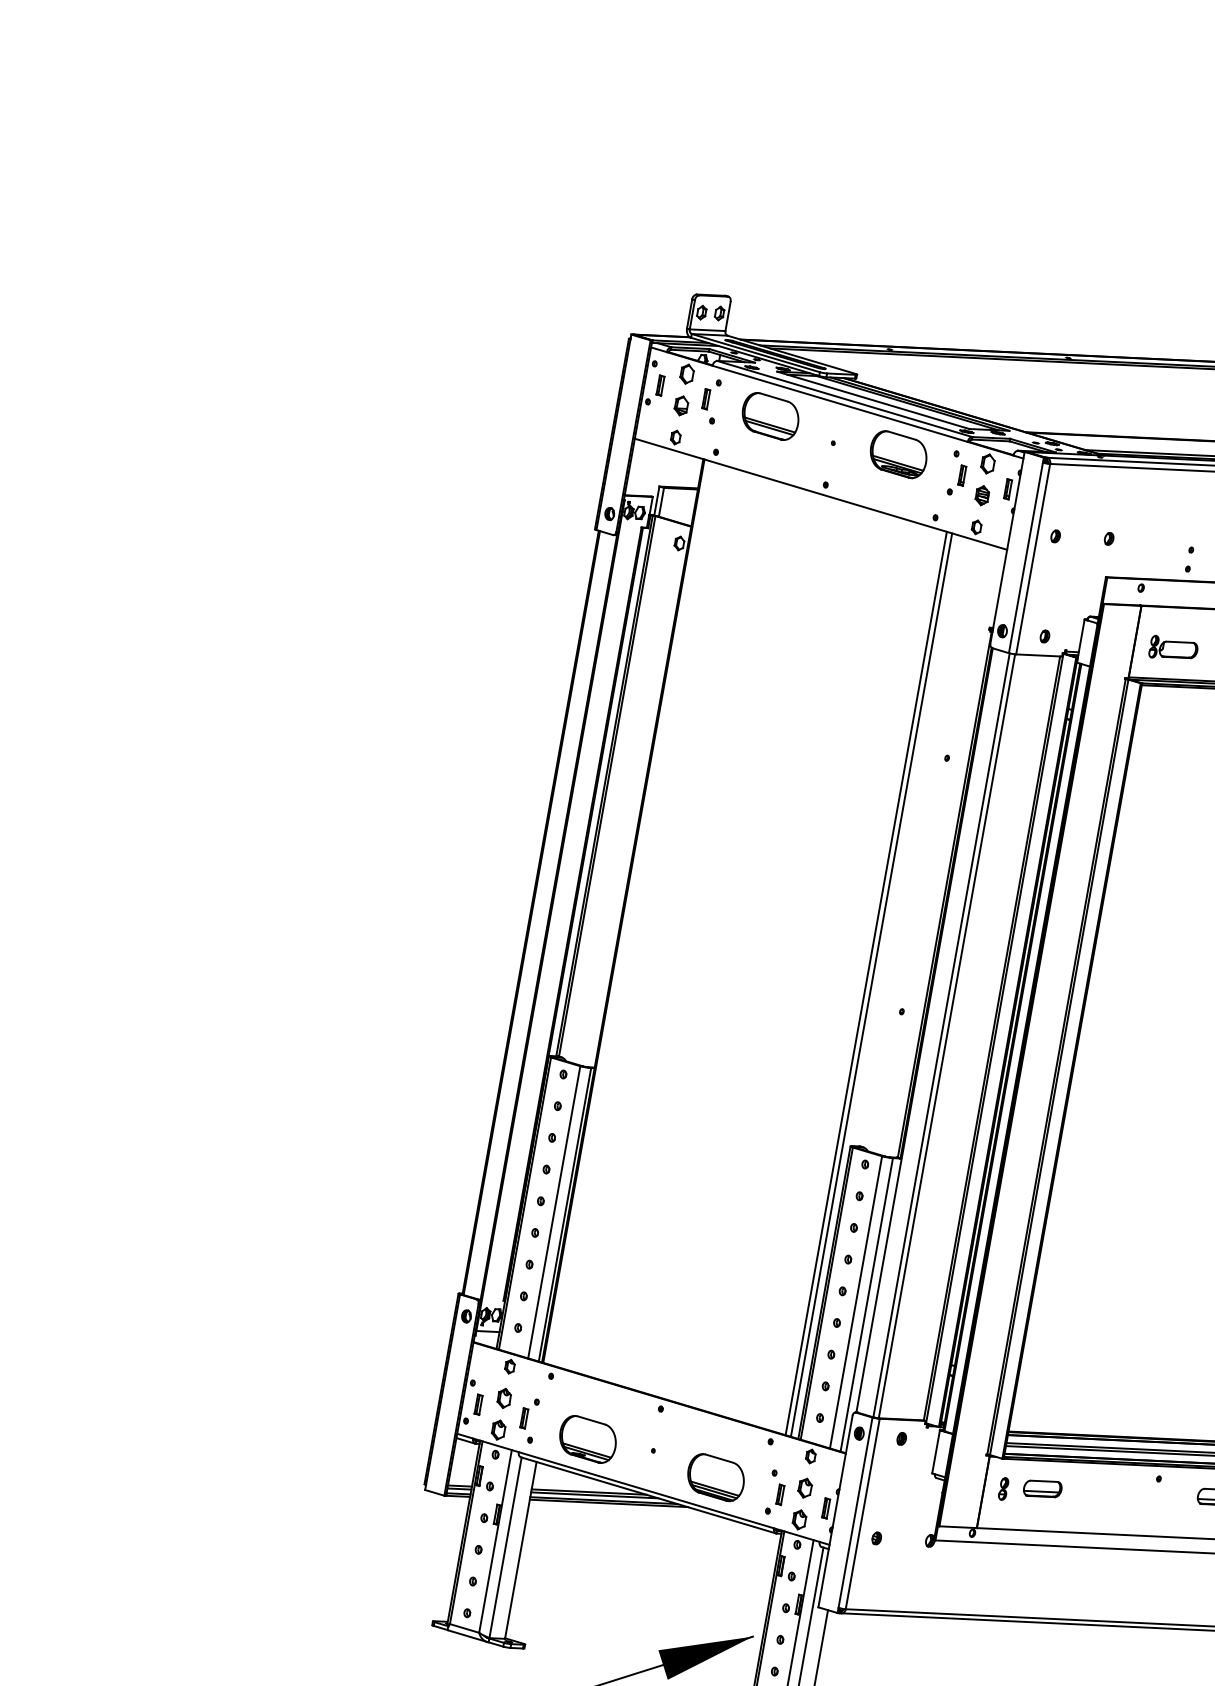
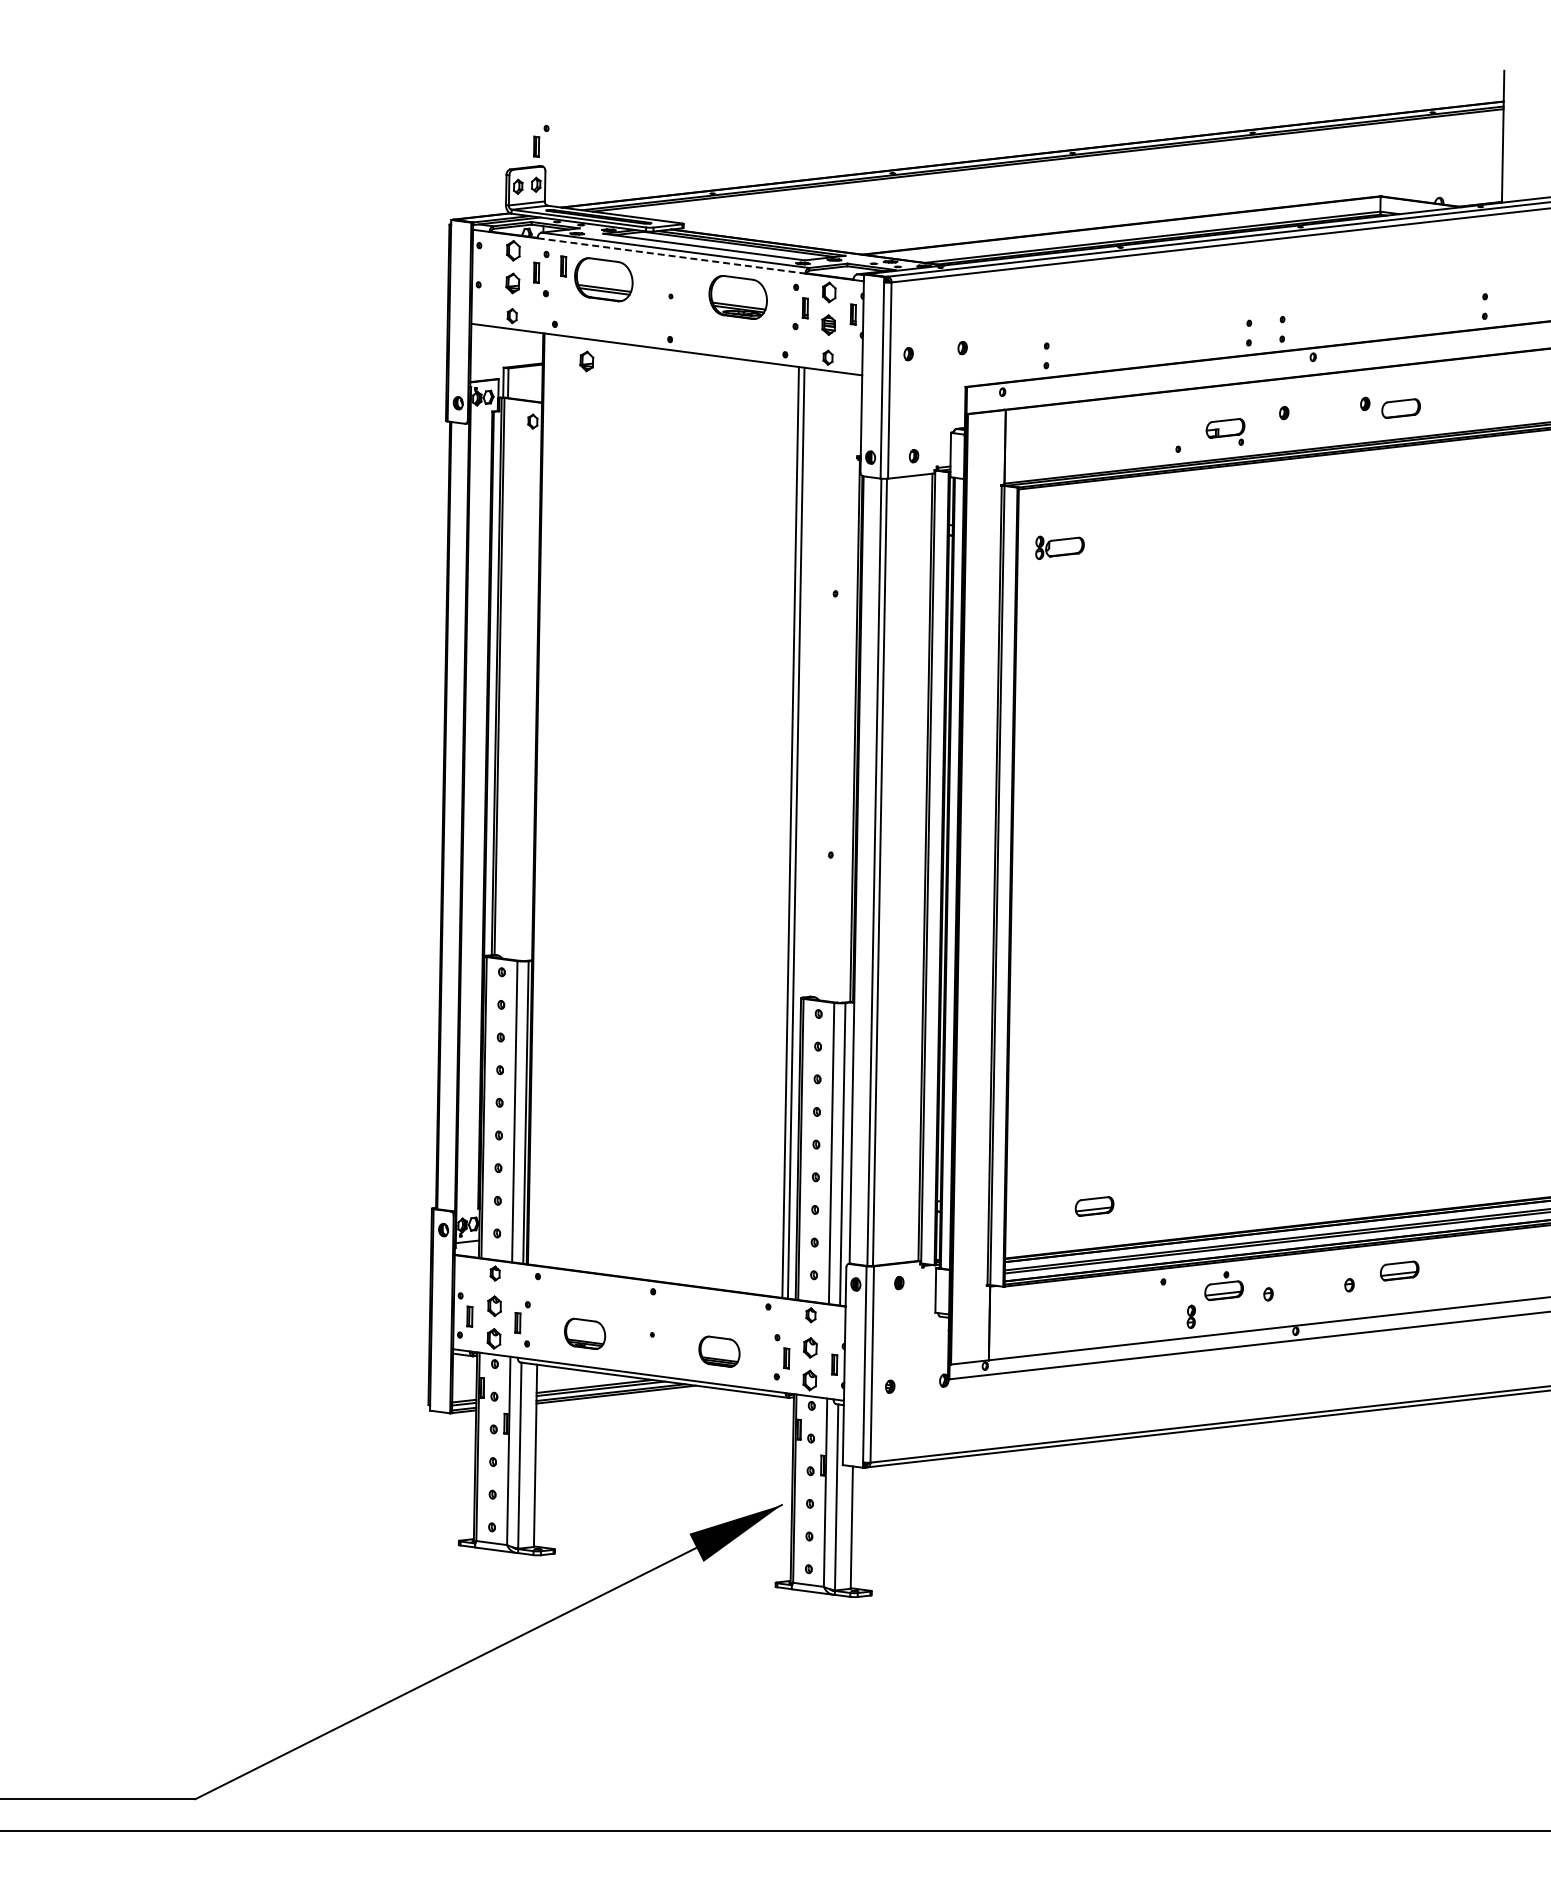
part: (731, 271) -> (541, 140), added
part: (660, 385) -> (563, 266), moved
line: (841, 404) -> (672, 256), solid -> dashed
part: (740, 493) -> (586, 361), added
part: (1173, 649) -> (1059, 547), moved
part: (587, 1438) -> (584, 1333), size x0.7
part: (716, 1477) -> (719, 1351), size x0.7
part: (1002, 1488) -> (1190, 1316), moved
part: (1042, 1488) -> (1094, 1206), moved

